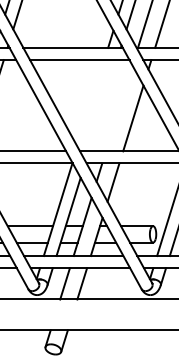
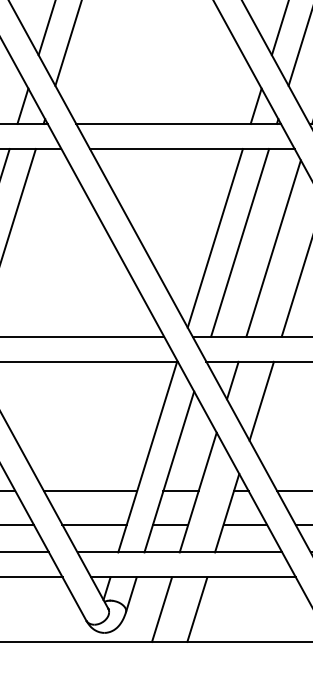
line: (90, 103) -> (214, 238), added
line: (102, 105) -> (239, 242), added
line: (119, 108) -> (274, 248), added

